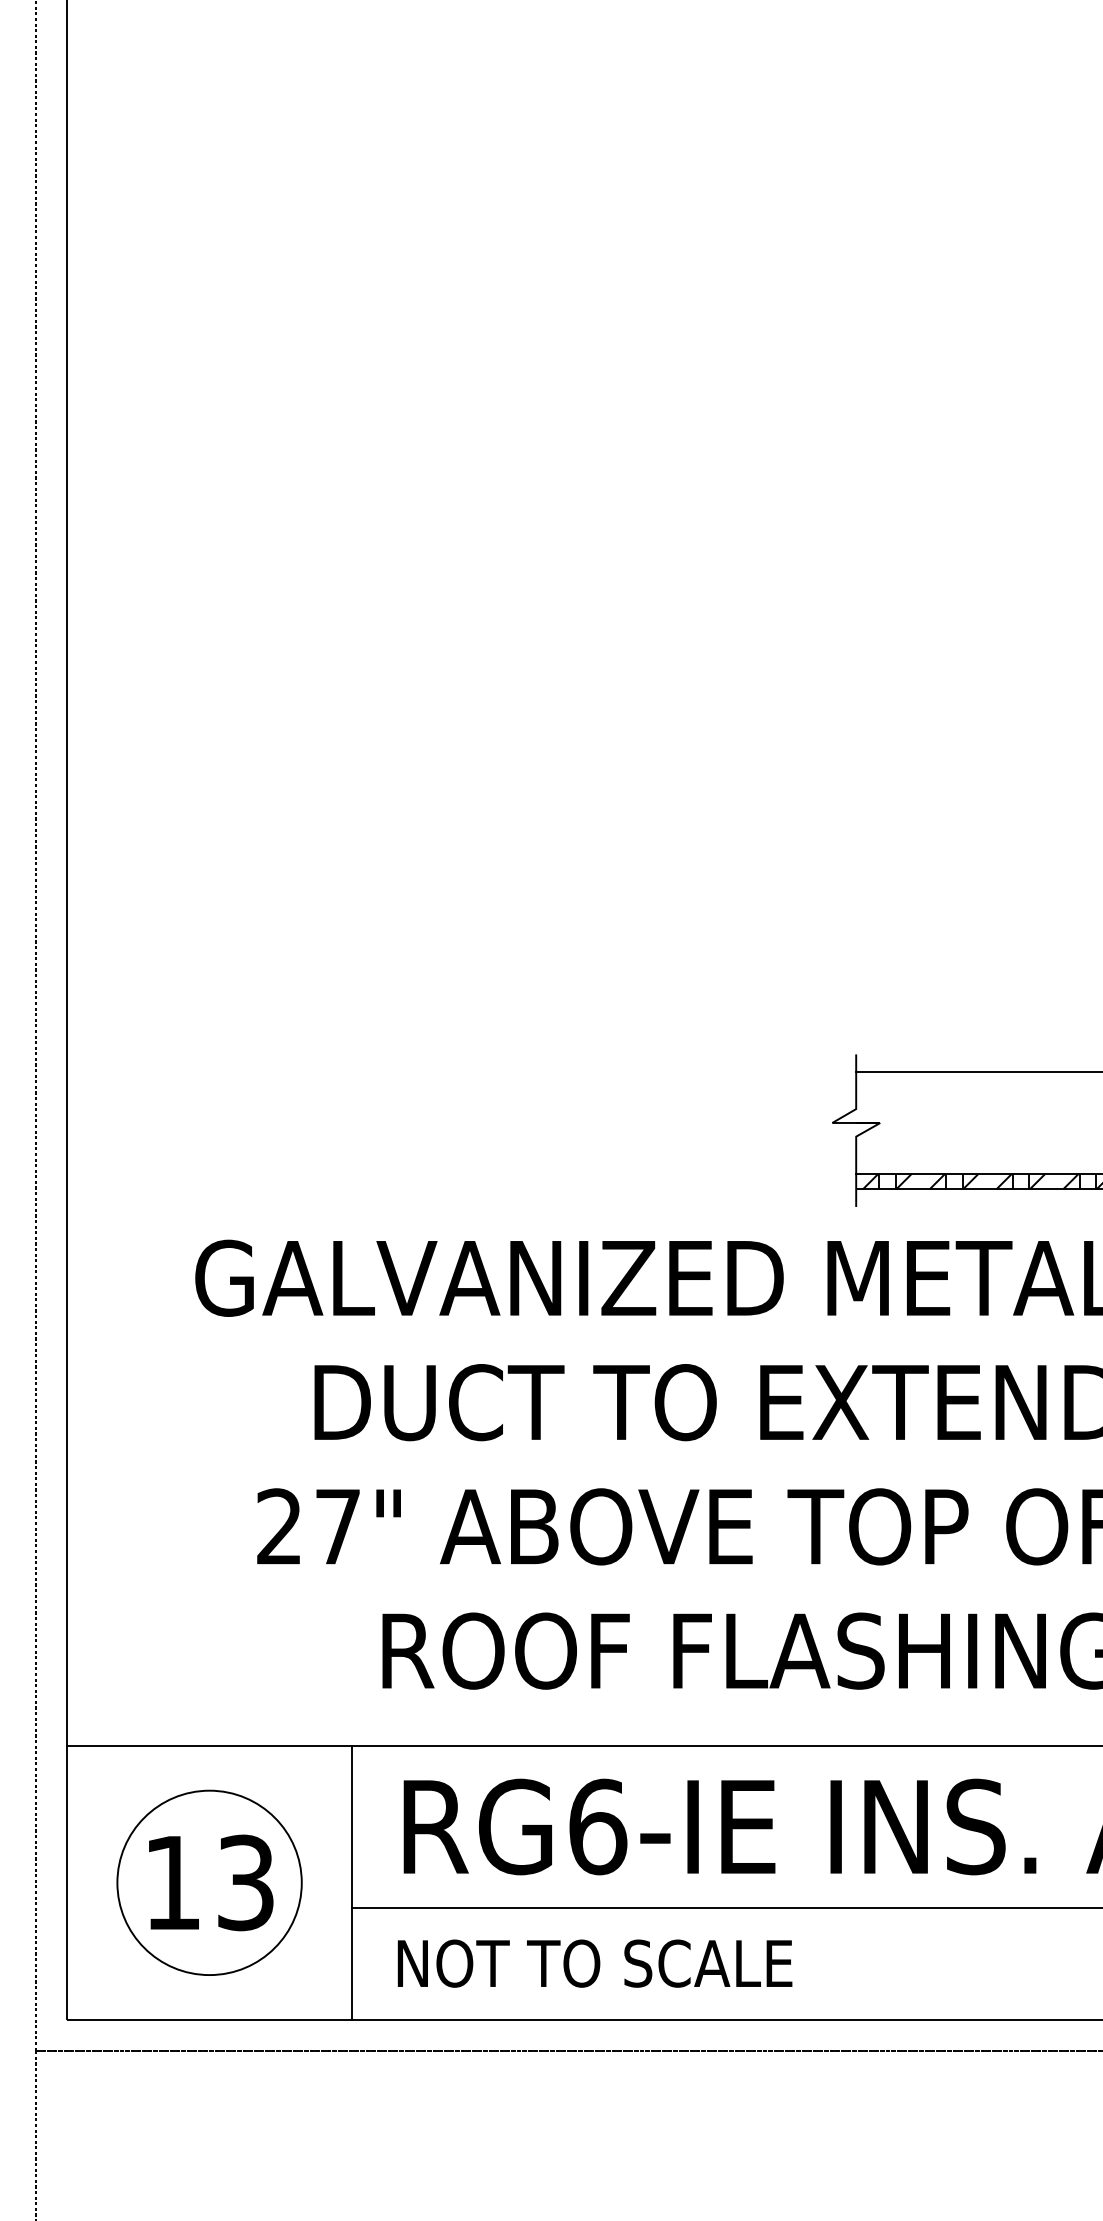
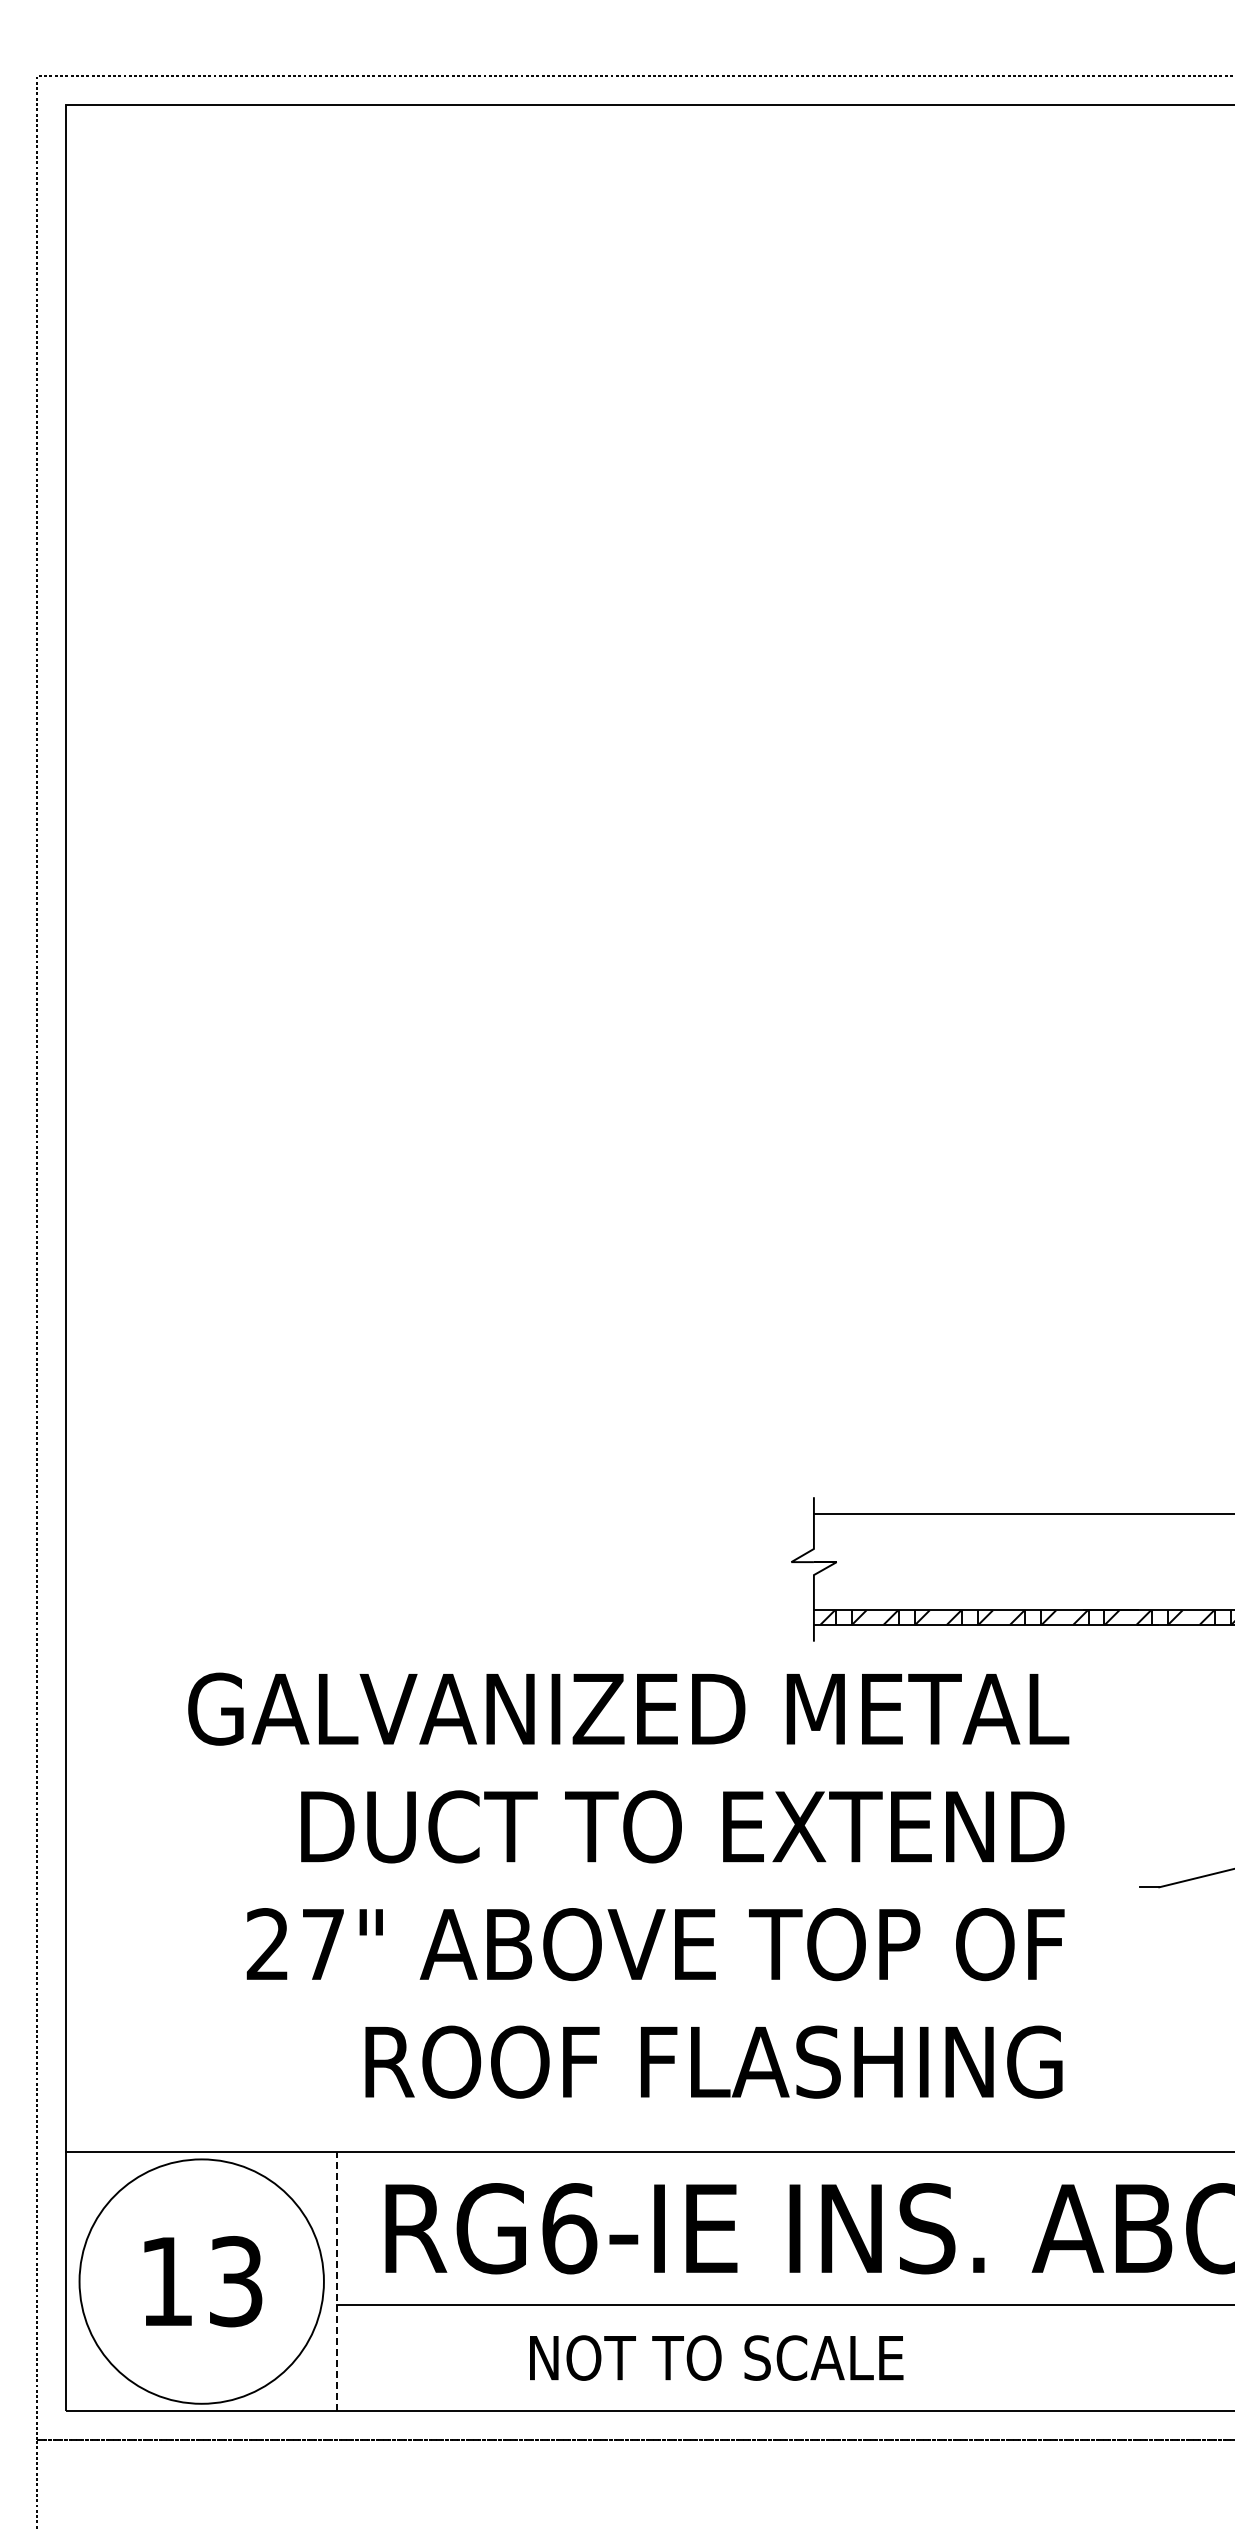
circle: (209, 1882) -> (201, 2281), size x1.4
line: (352, 1882) -> (337, 2281), solid -> dashed
text: (594, 1963) -> (716, 2357), moved

